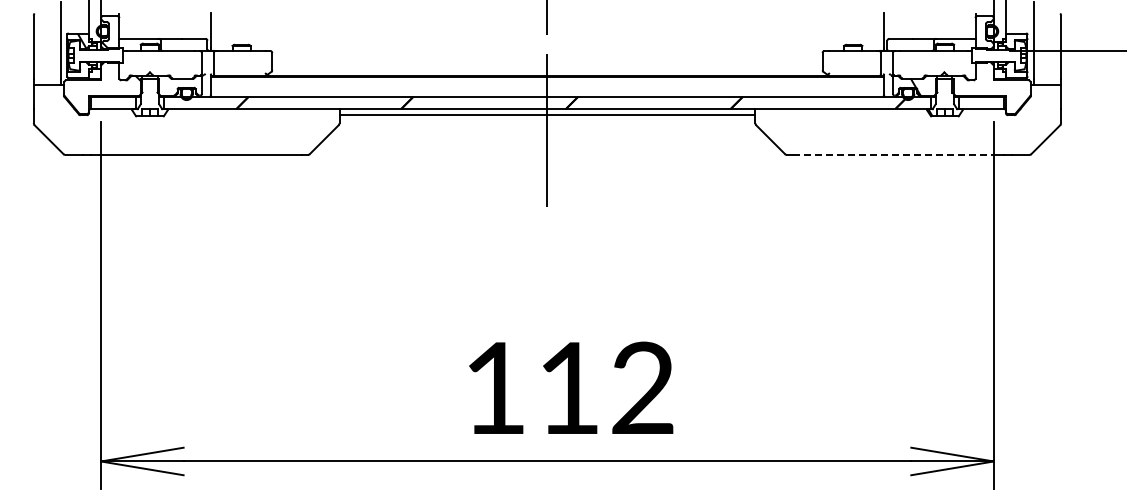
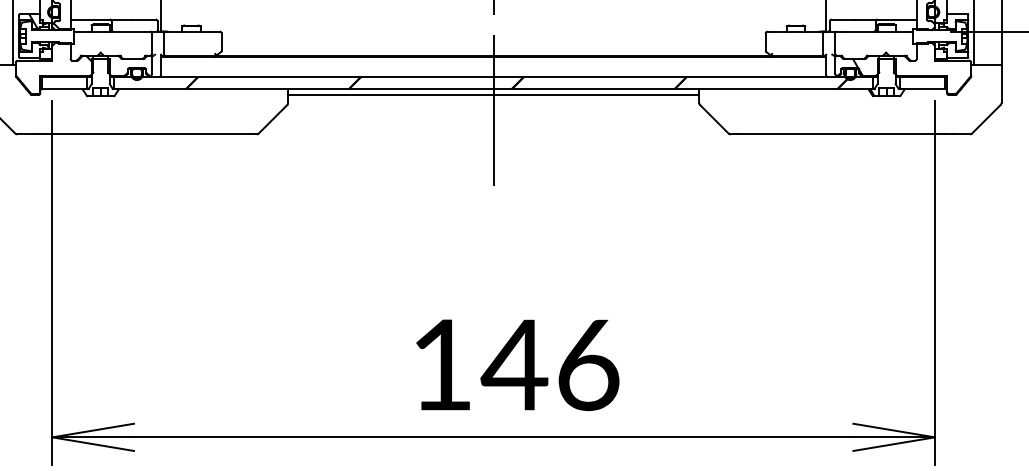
line: (894, 155) -> (836, 134), dashed -> solid
text: (604, 387) -> (550, 364), 112 -> 146

